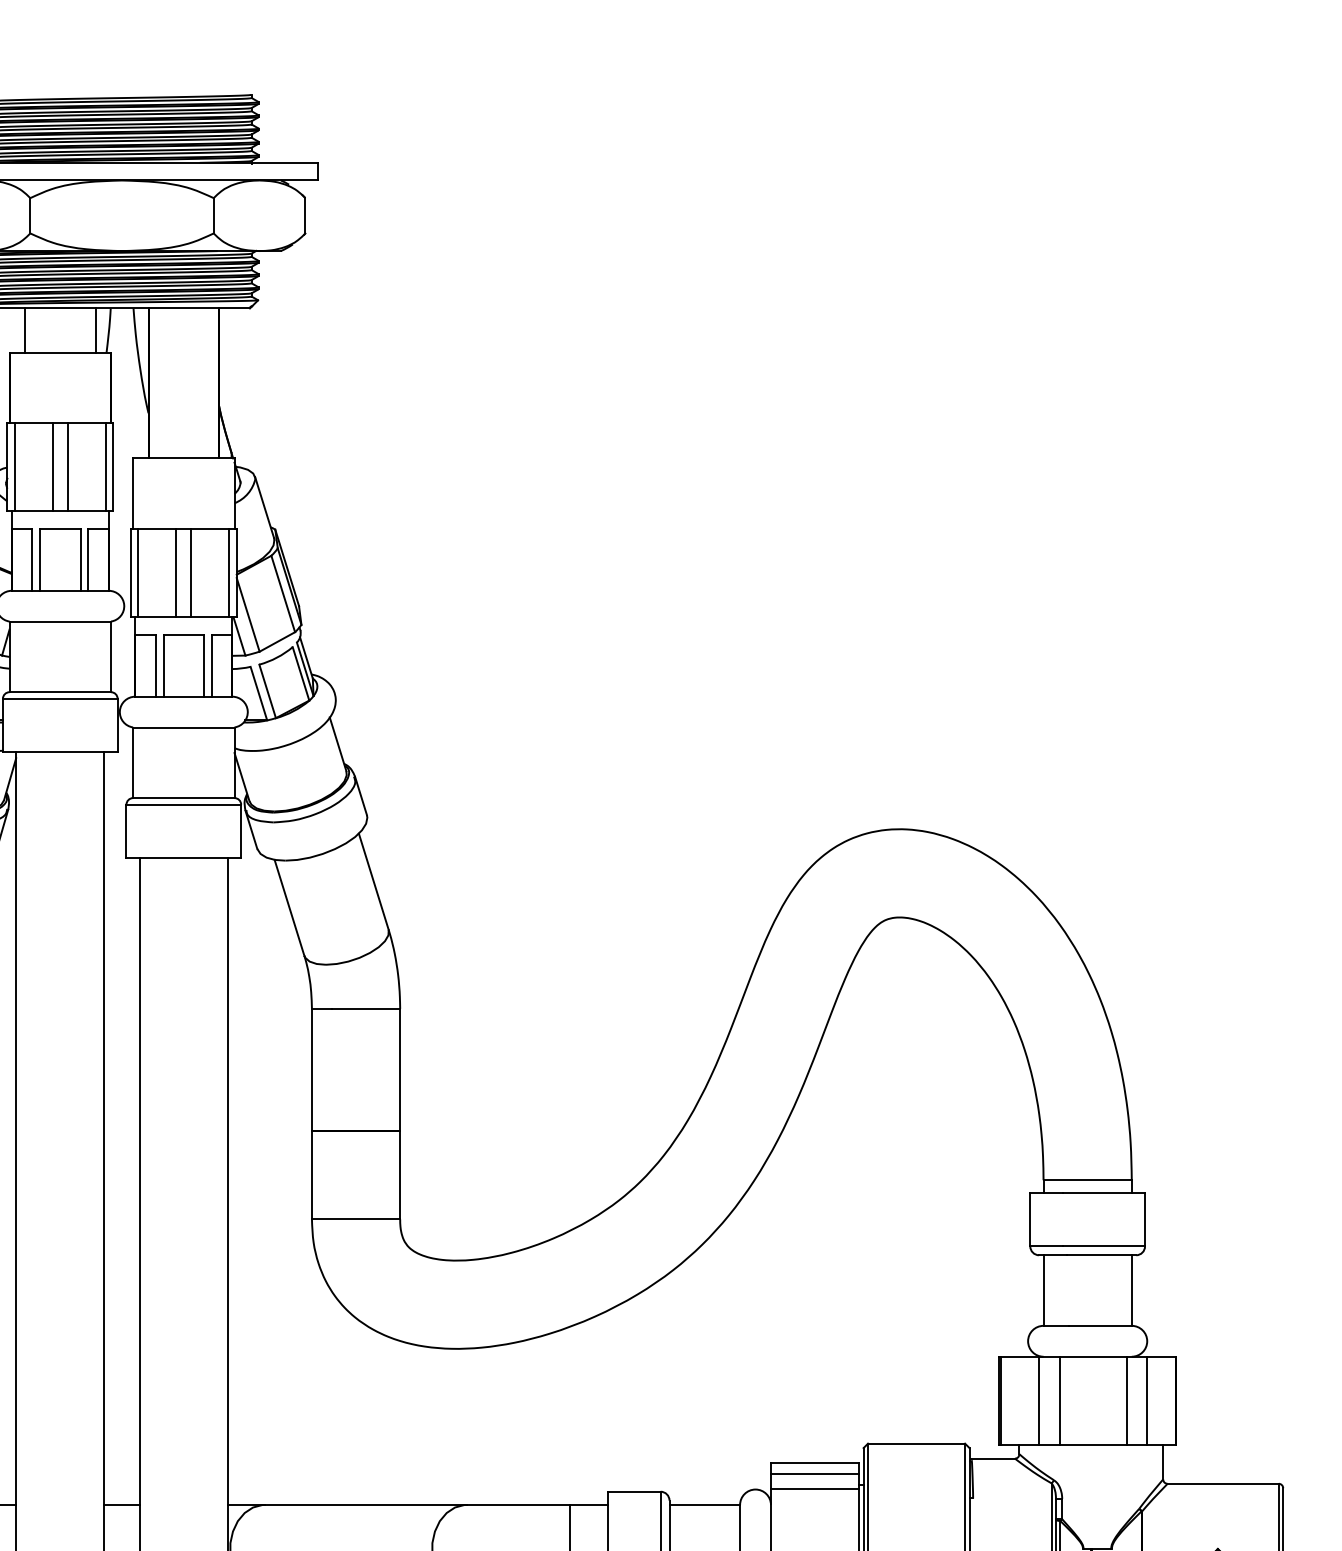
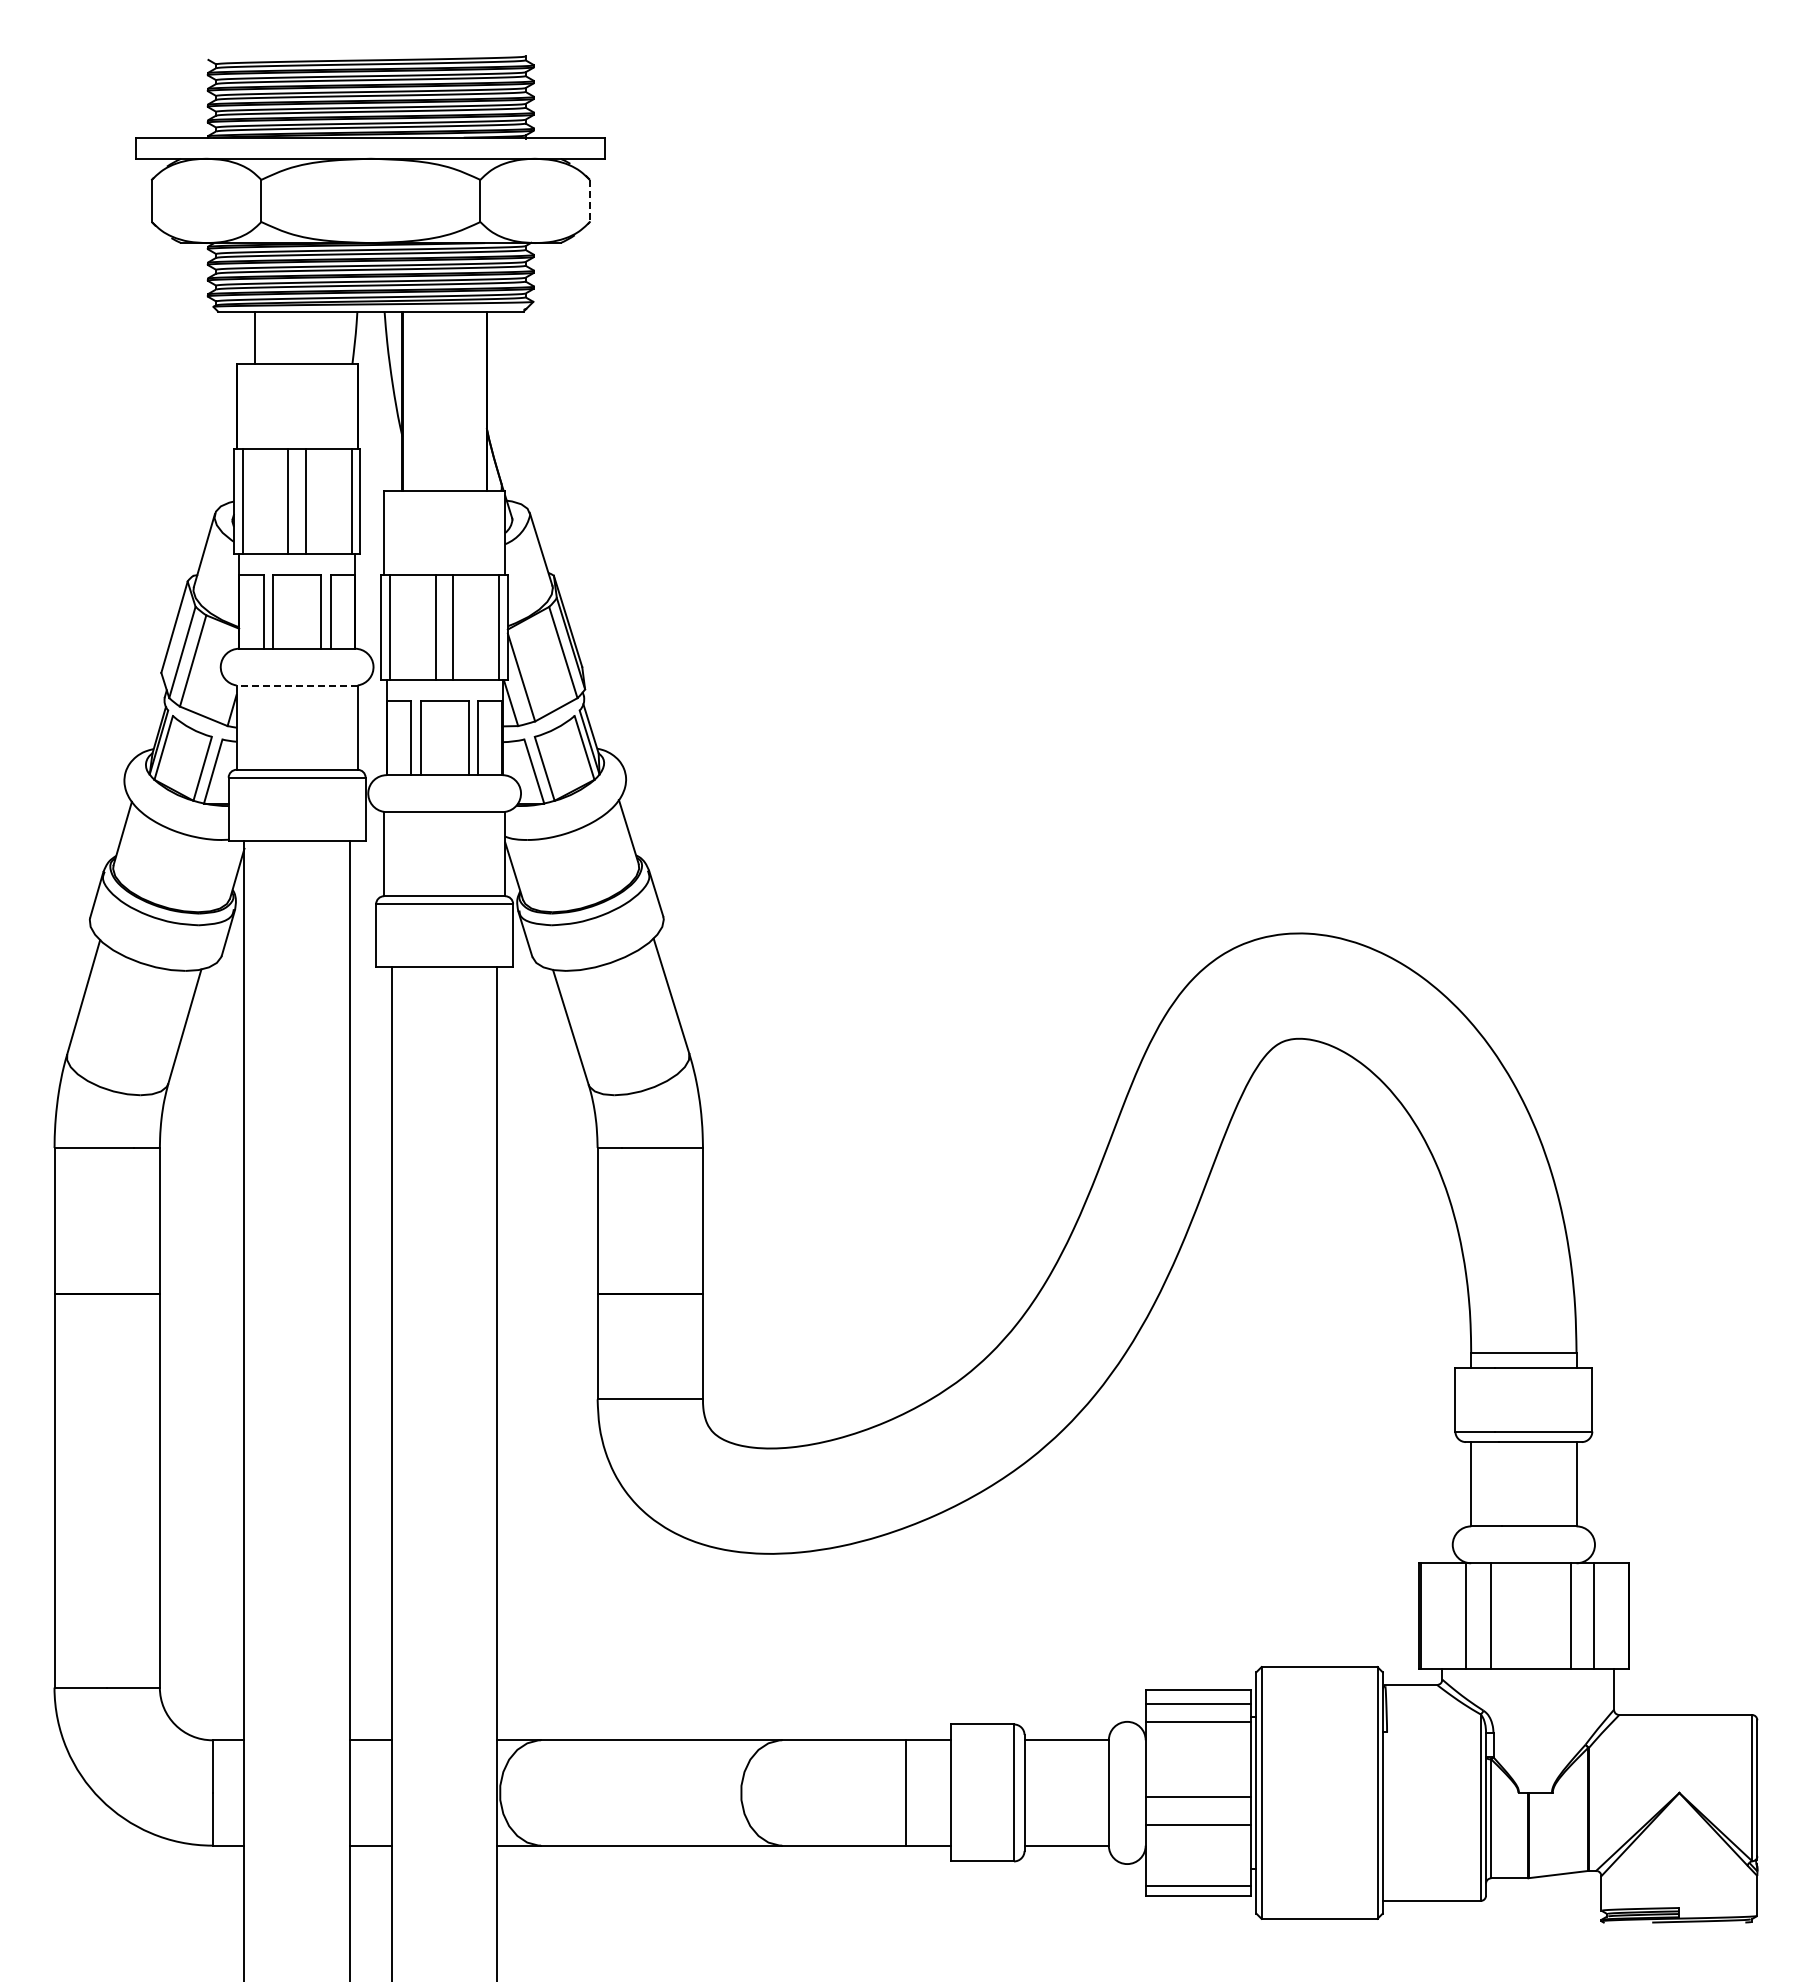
line: (305, 216) -> (589, 201), solid -> dashed
line: (95, 330) -> (339, 337), removed
line: (60, 621) -> (297, 685), solid -> dashed

